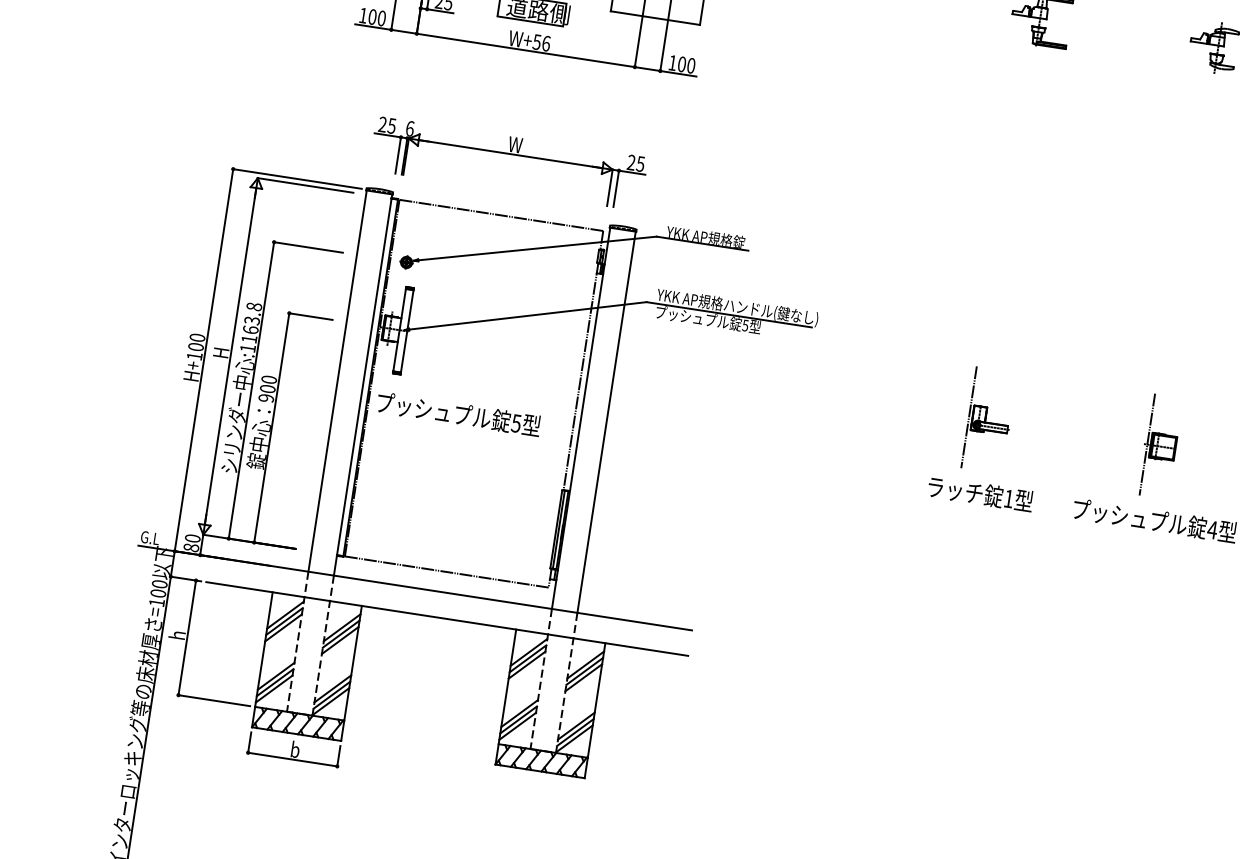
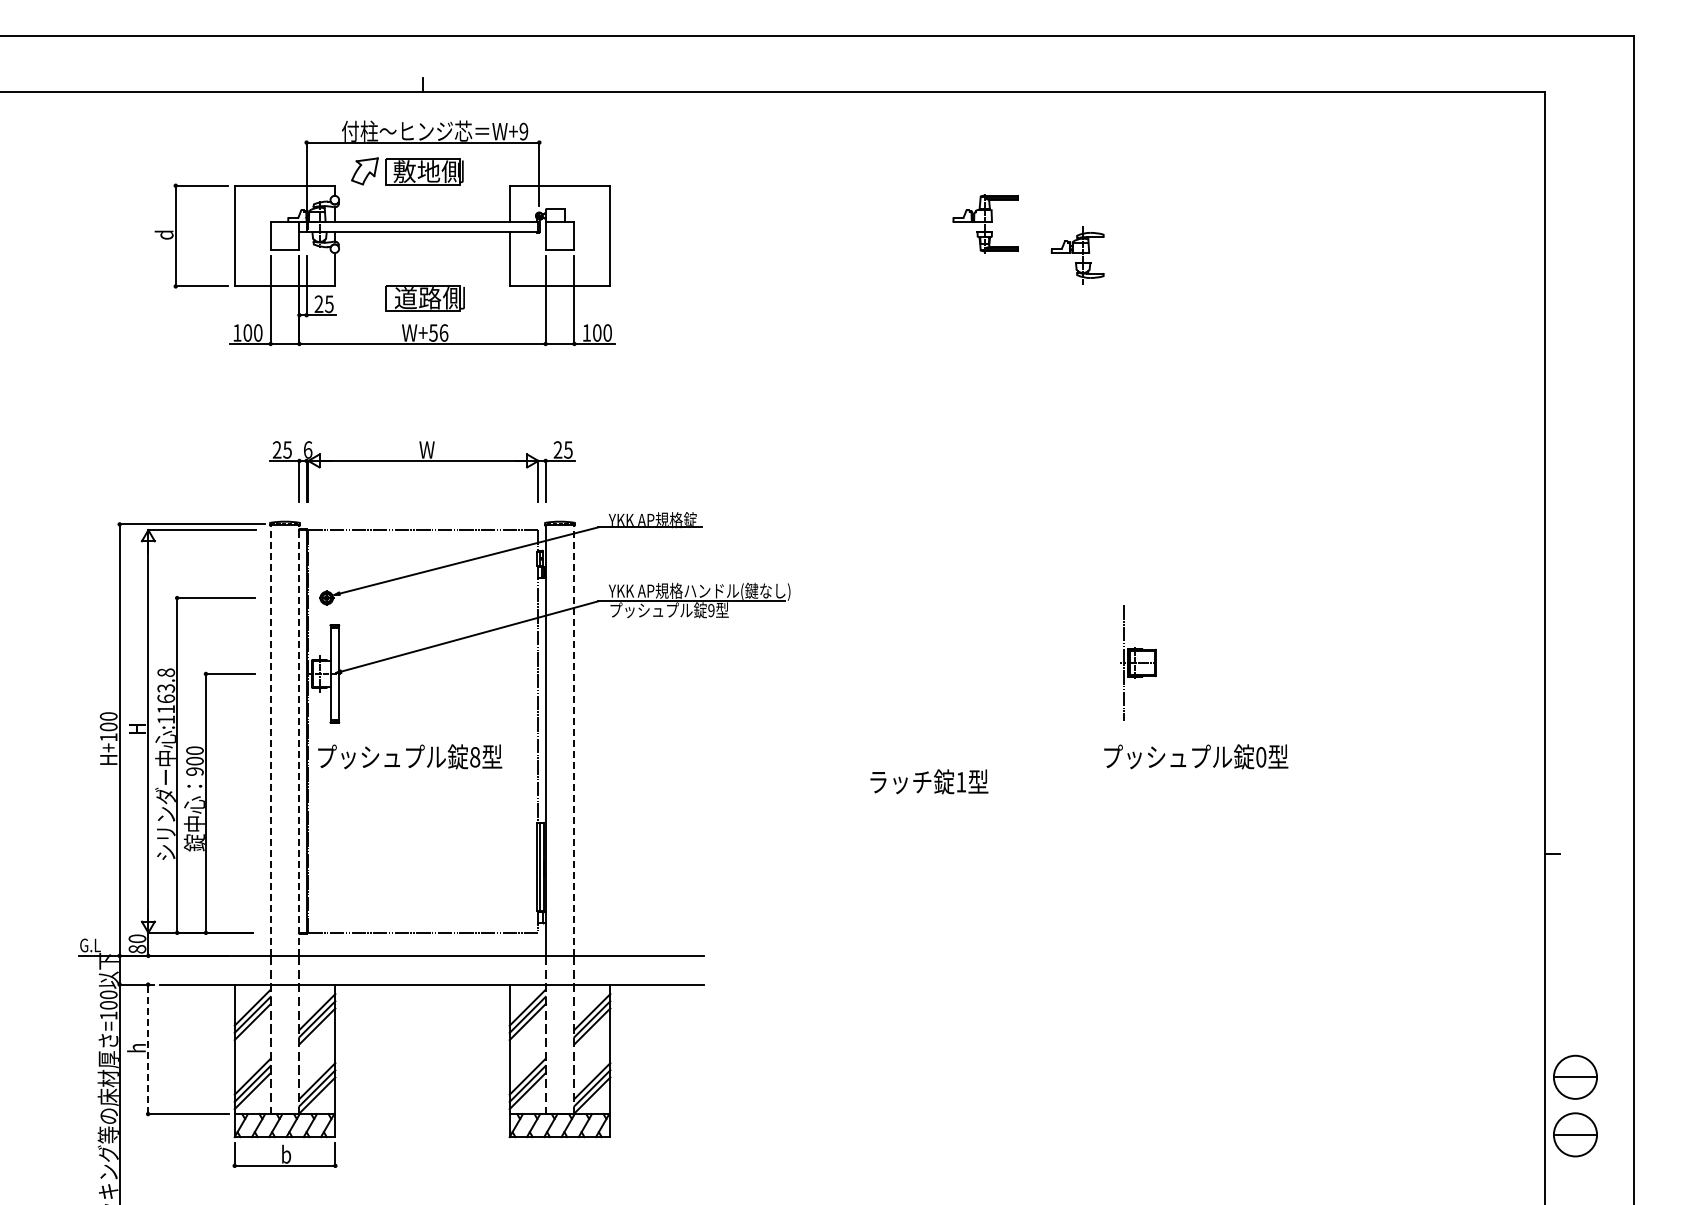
part: (1213, 47) -> (1077, 255), moved
text: (745, 324) -> (711, 609), 5 -> 9
line: (337, 380) -> (270, 740), solid -> dashed
line: (363, 384) -> (299, 740), solid -> dashed
part: (989, 420) -> (996, 673), removed
line: (606, 422) -> (574, 740), solid -> dashed
text: (516, 423) -> (475, 757), 5 -> 8
part: (1160, 446) -> (1138, 662), moved
text: (980, 493) -> (929, 781), moved
text: (1211, 530) -> (1260, 757), 4 -> 0
line: (187, 638) -> (148, 1049), solid -> dashed

